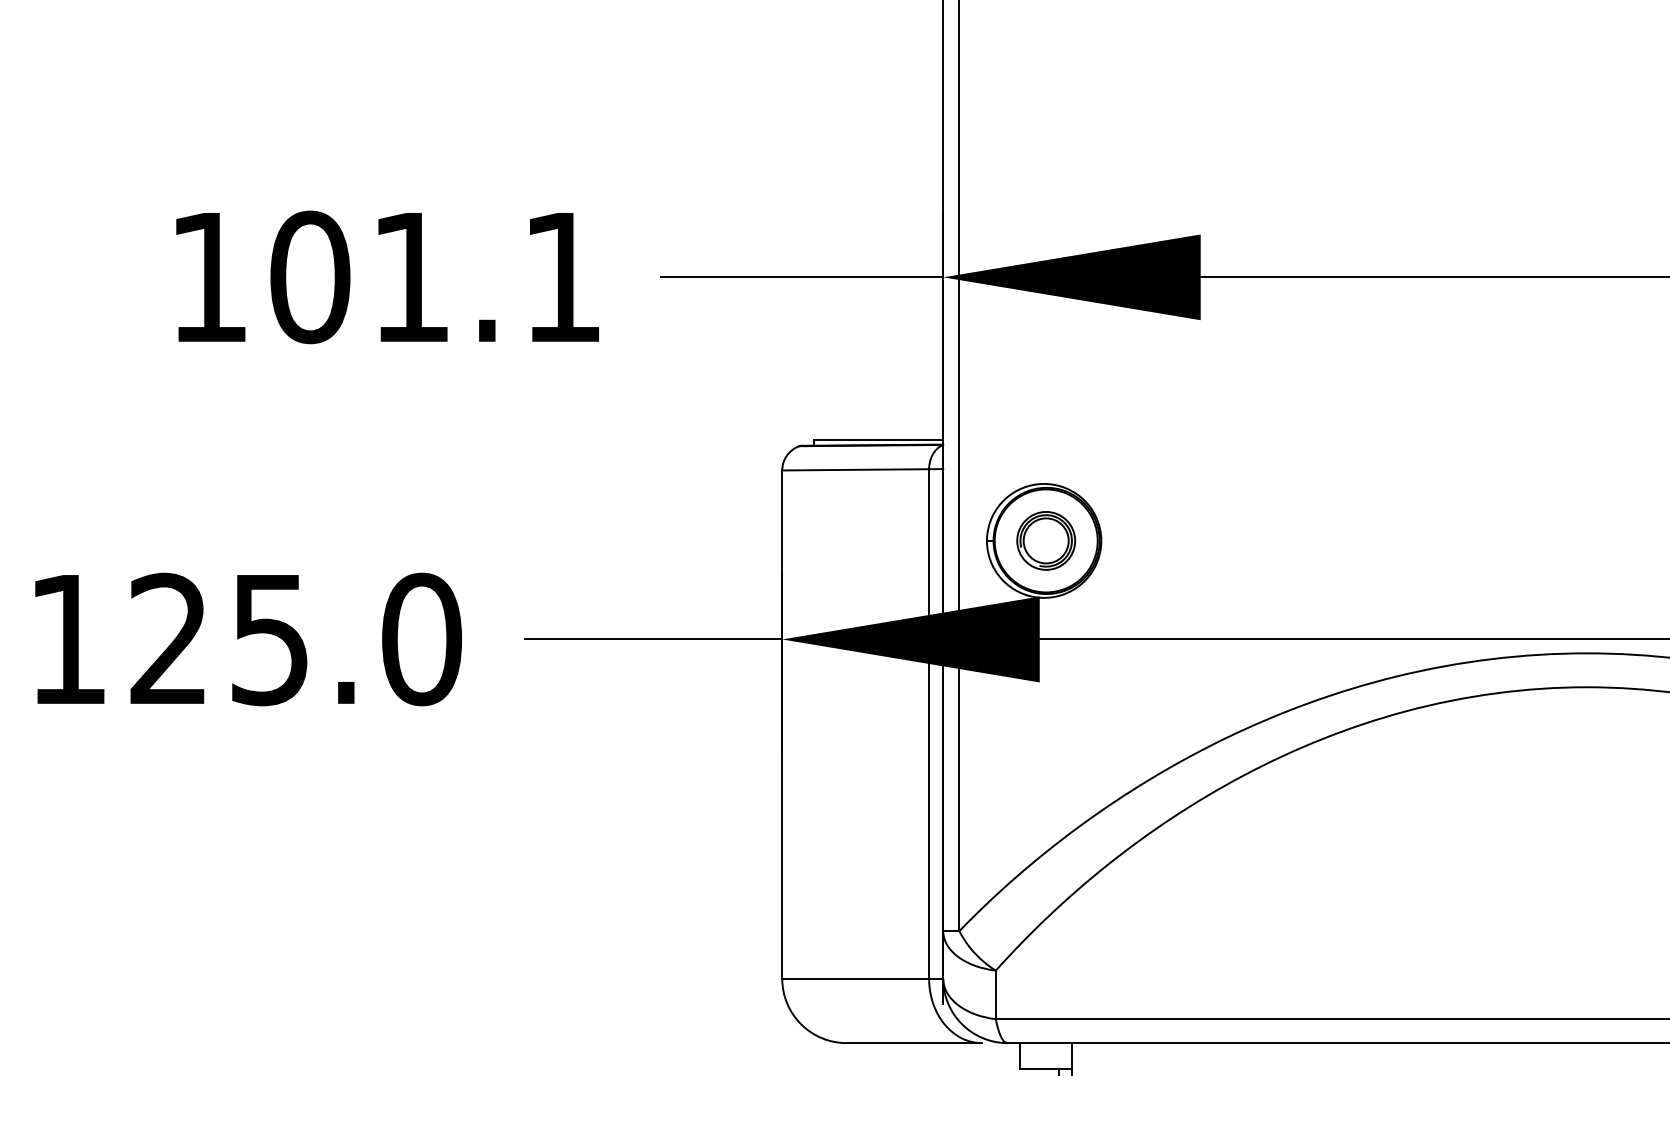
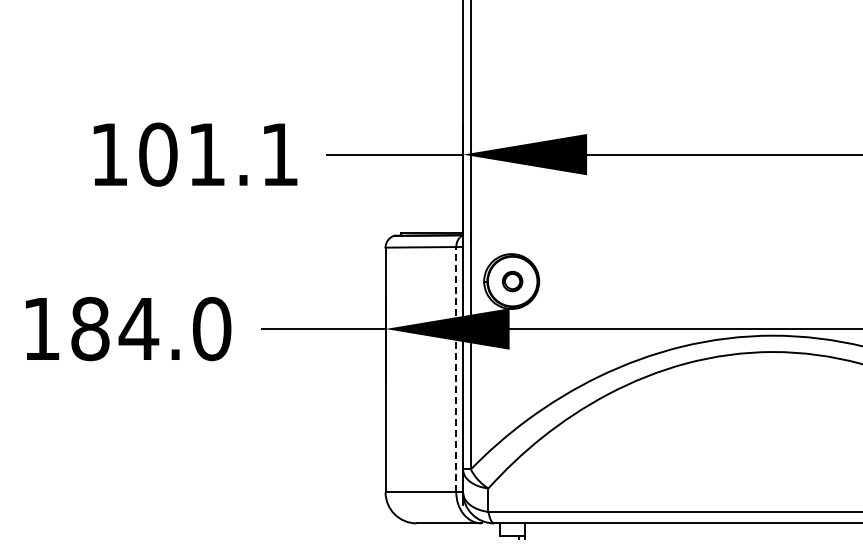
part: (1045, 540) -> (512, 281), size x0.7
text: (221, 638) -> (115, 328), 125.0 -> 184.0
line: (929, 723) -> (456, 369), solid -> dashed

